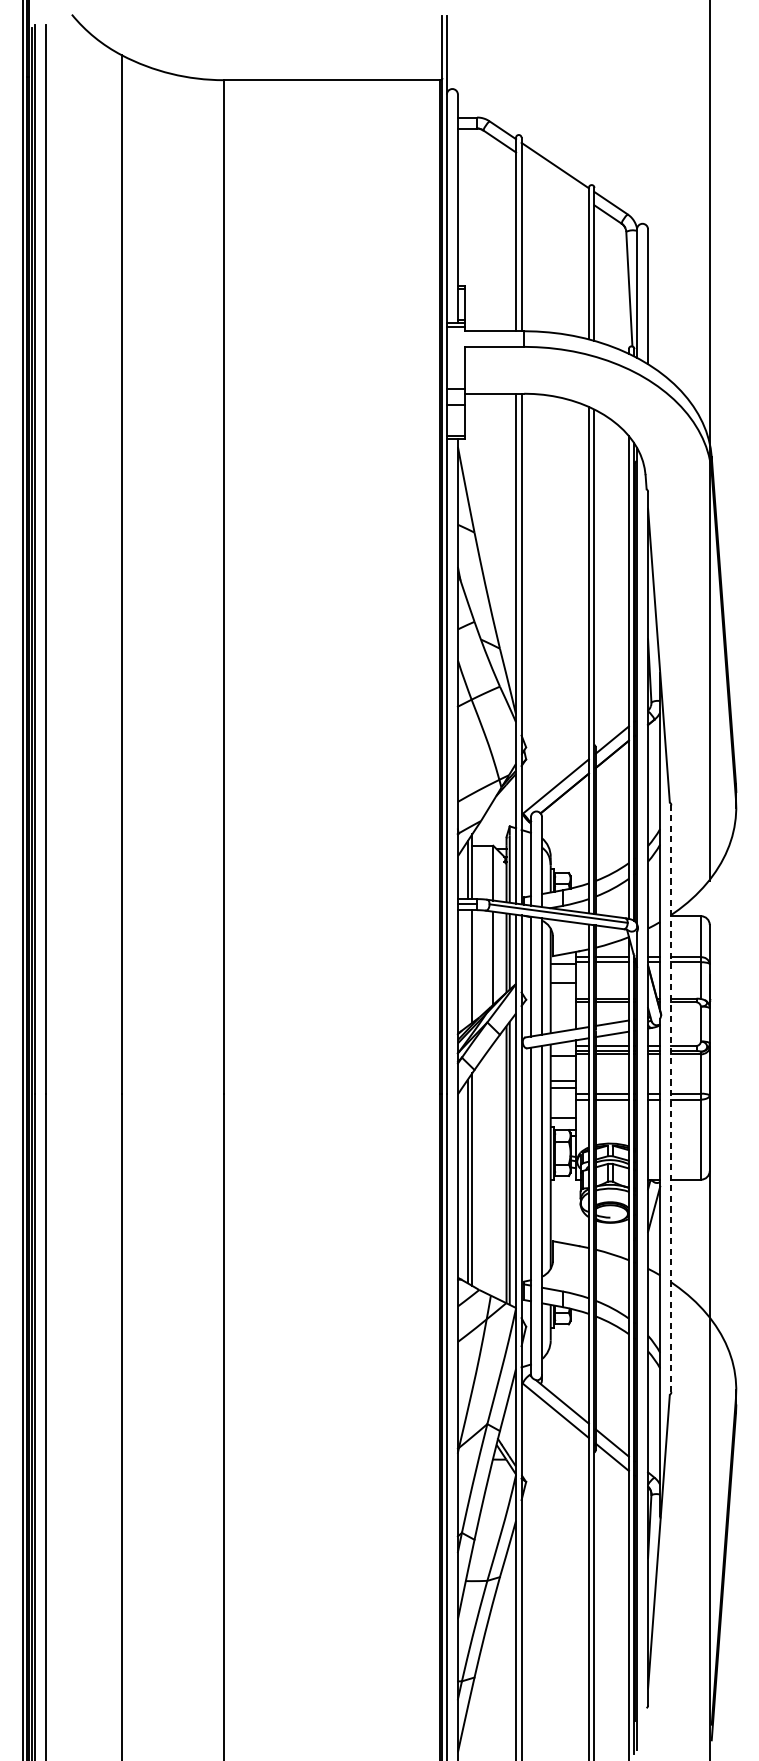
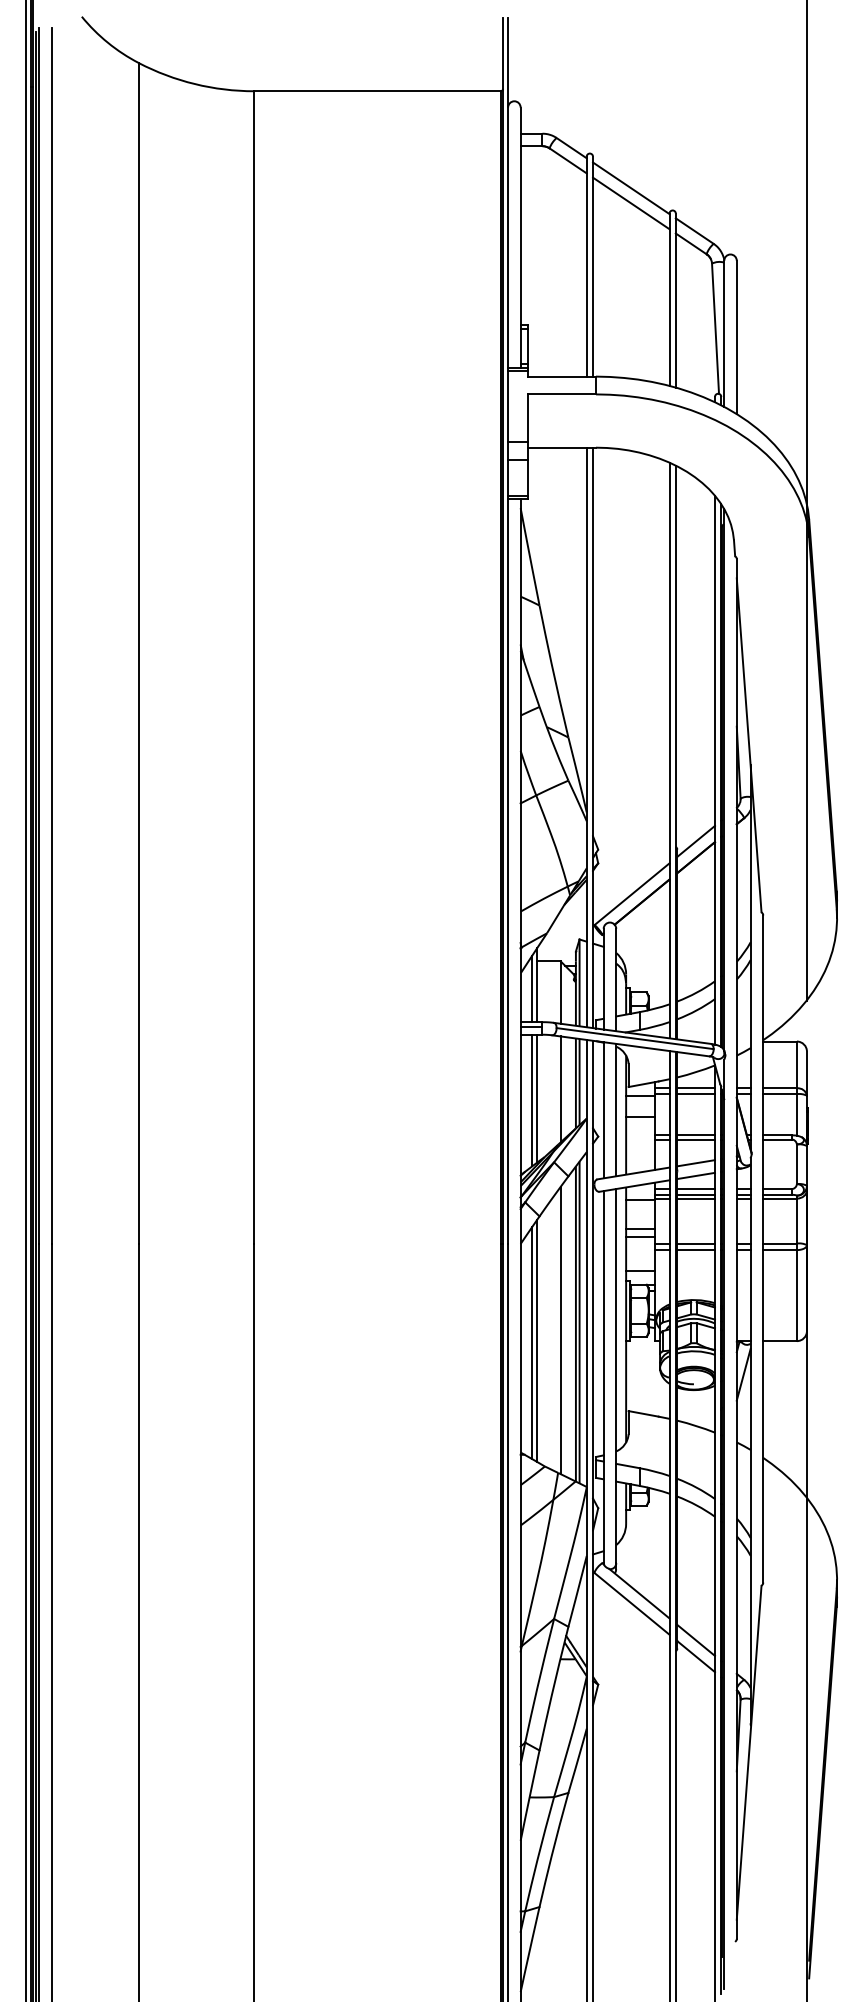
line: (555, 178) -> (631, 203), added
line: (467, 968) -> (531, 1100), added
line: (671, 1099) -> (763, 1249), dashed -> solid
line: (492, 1170) -> (560, 1330), added

